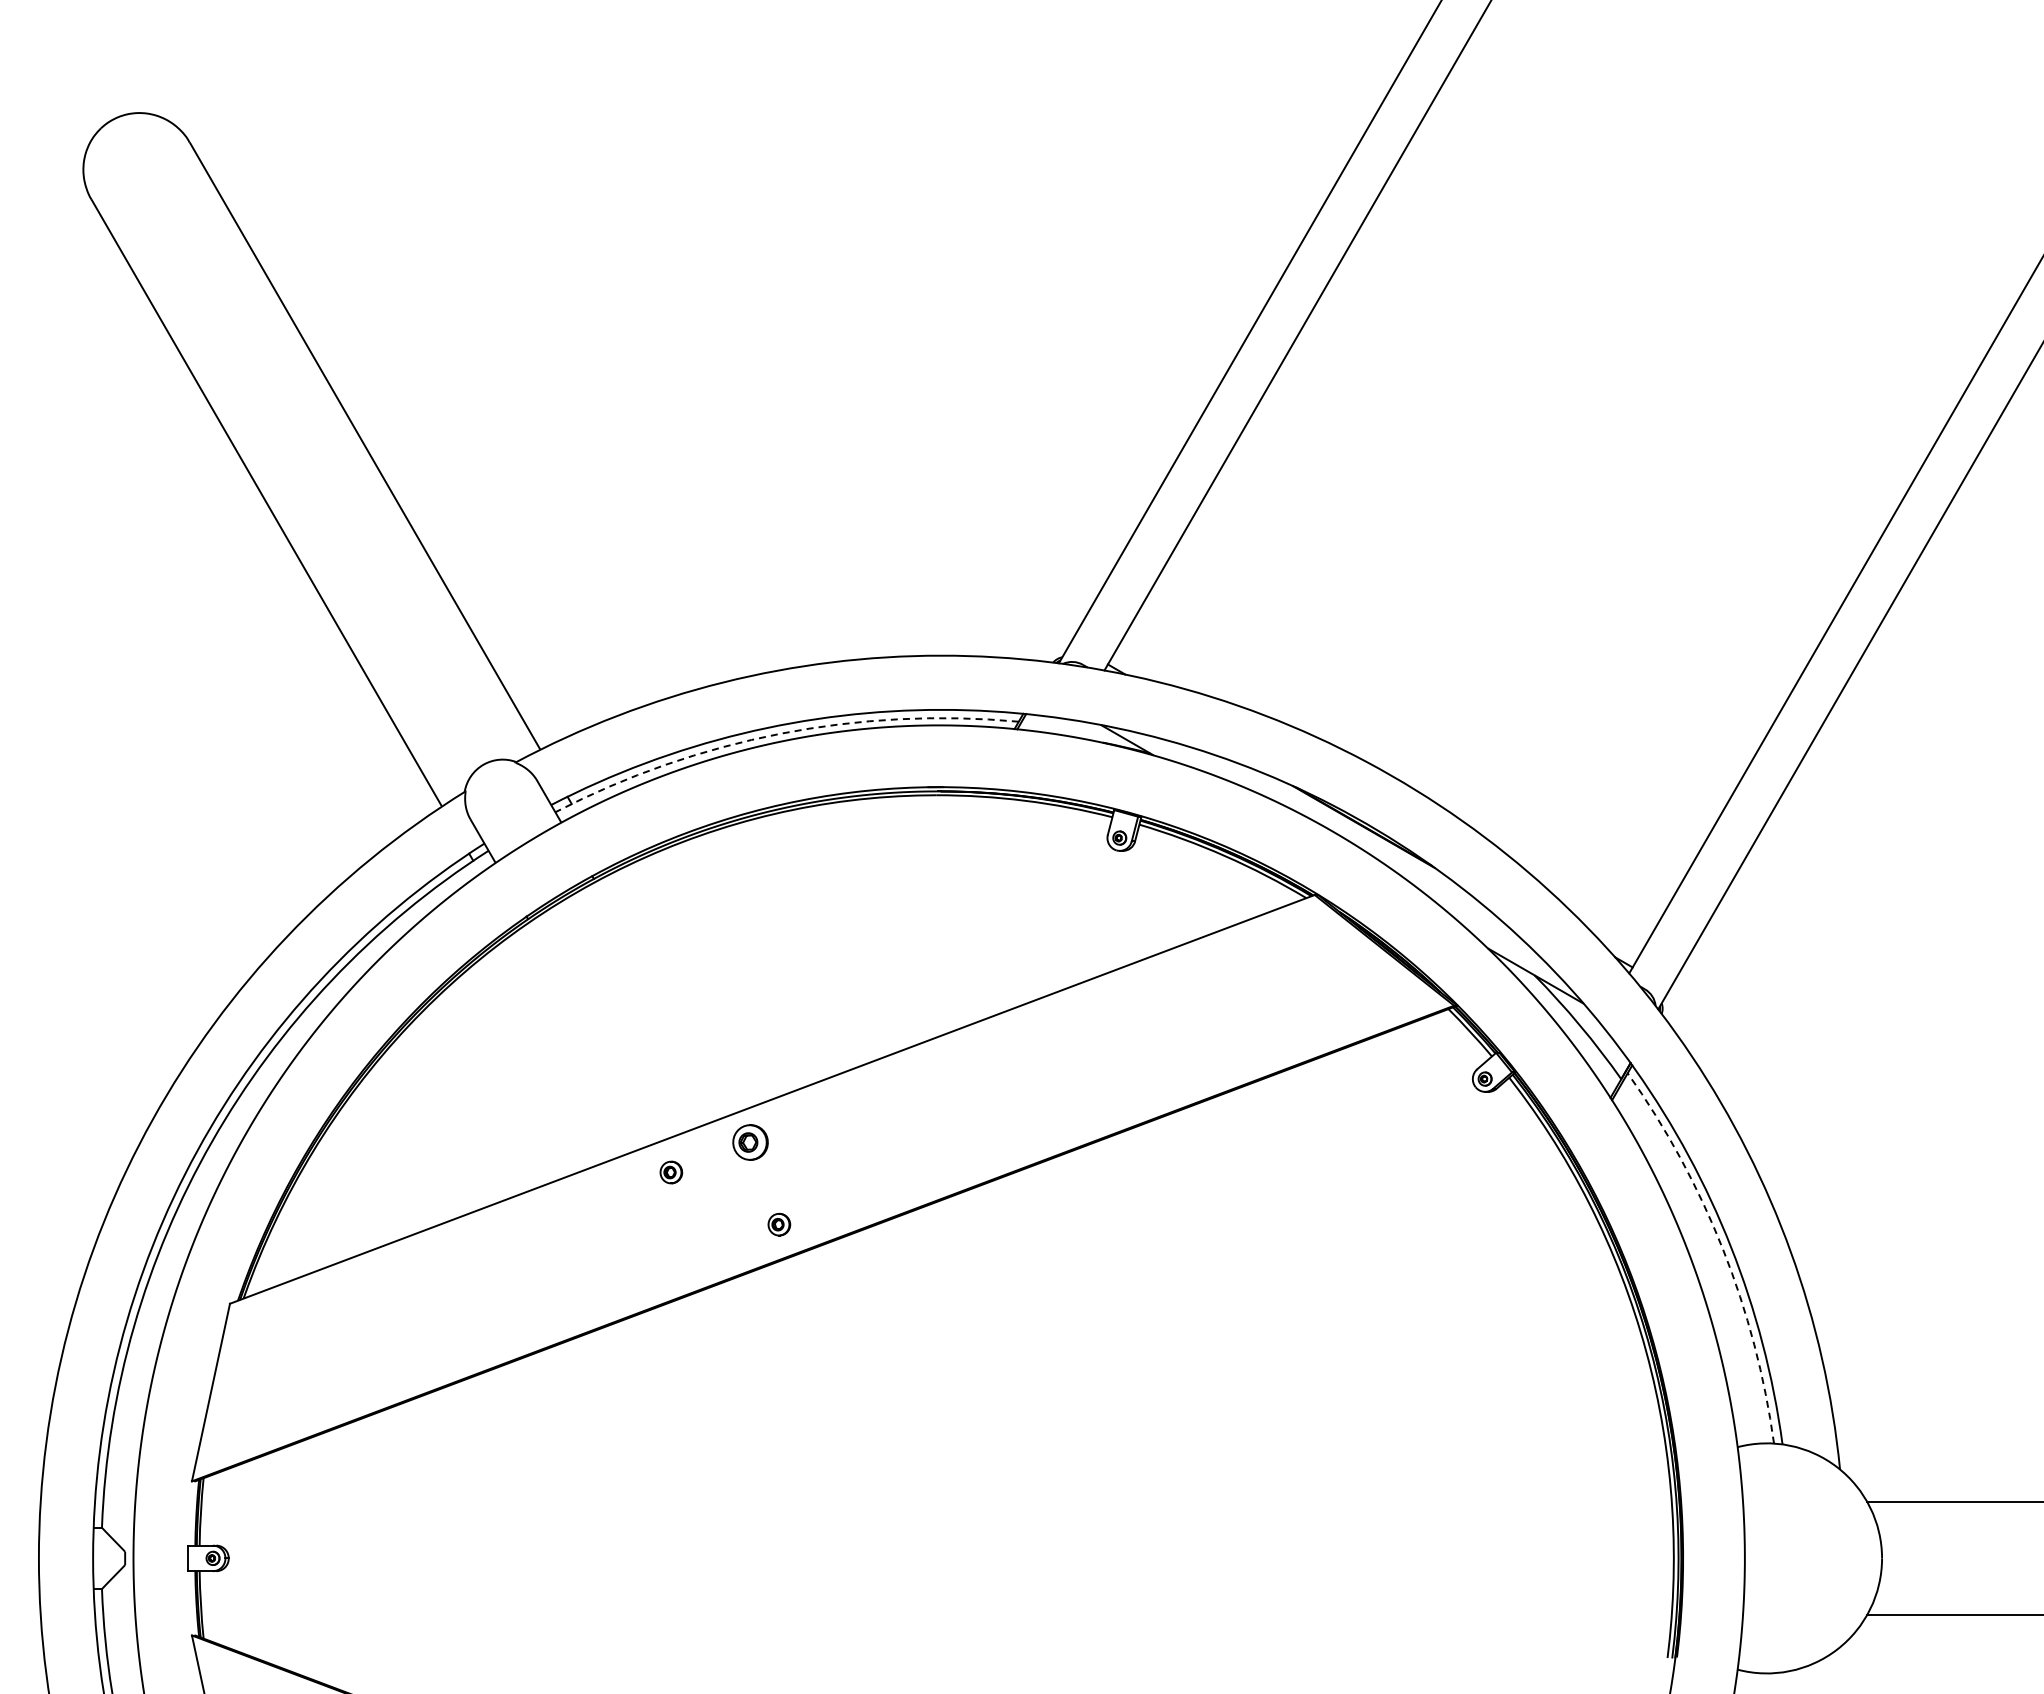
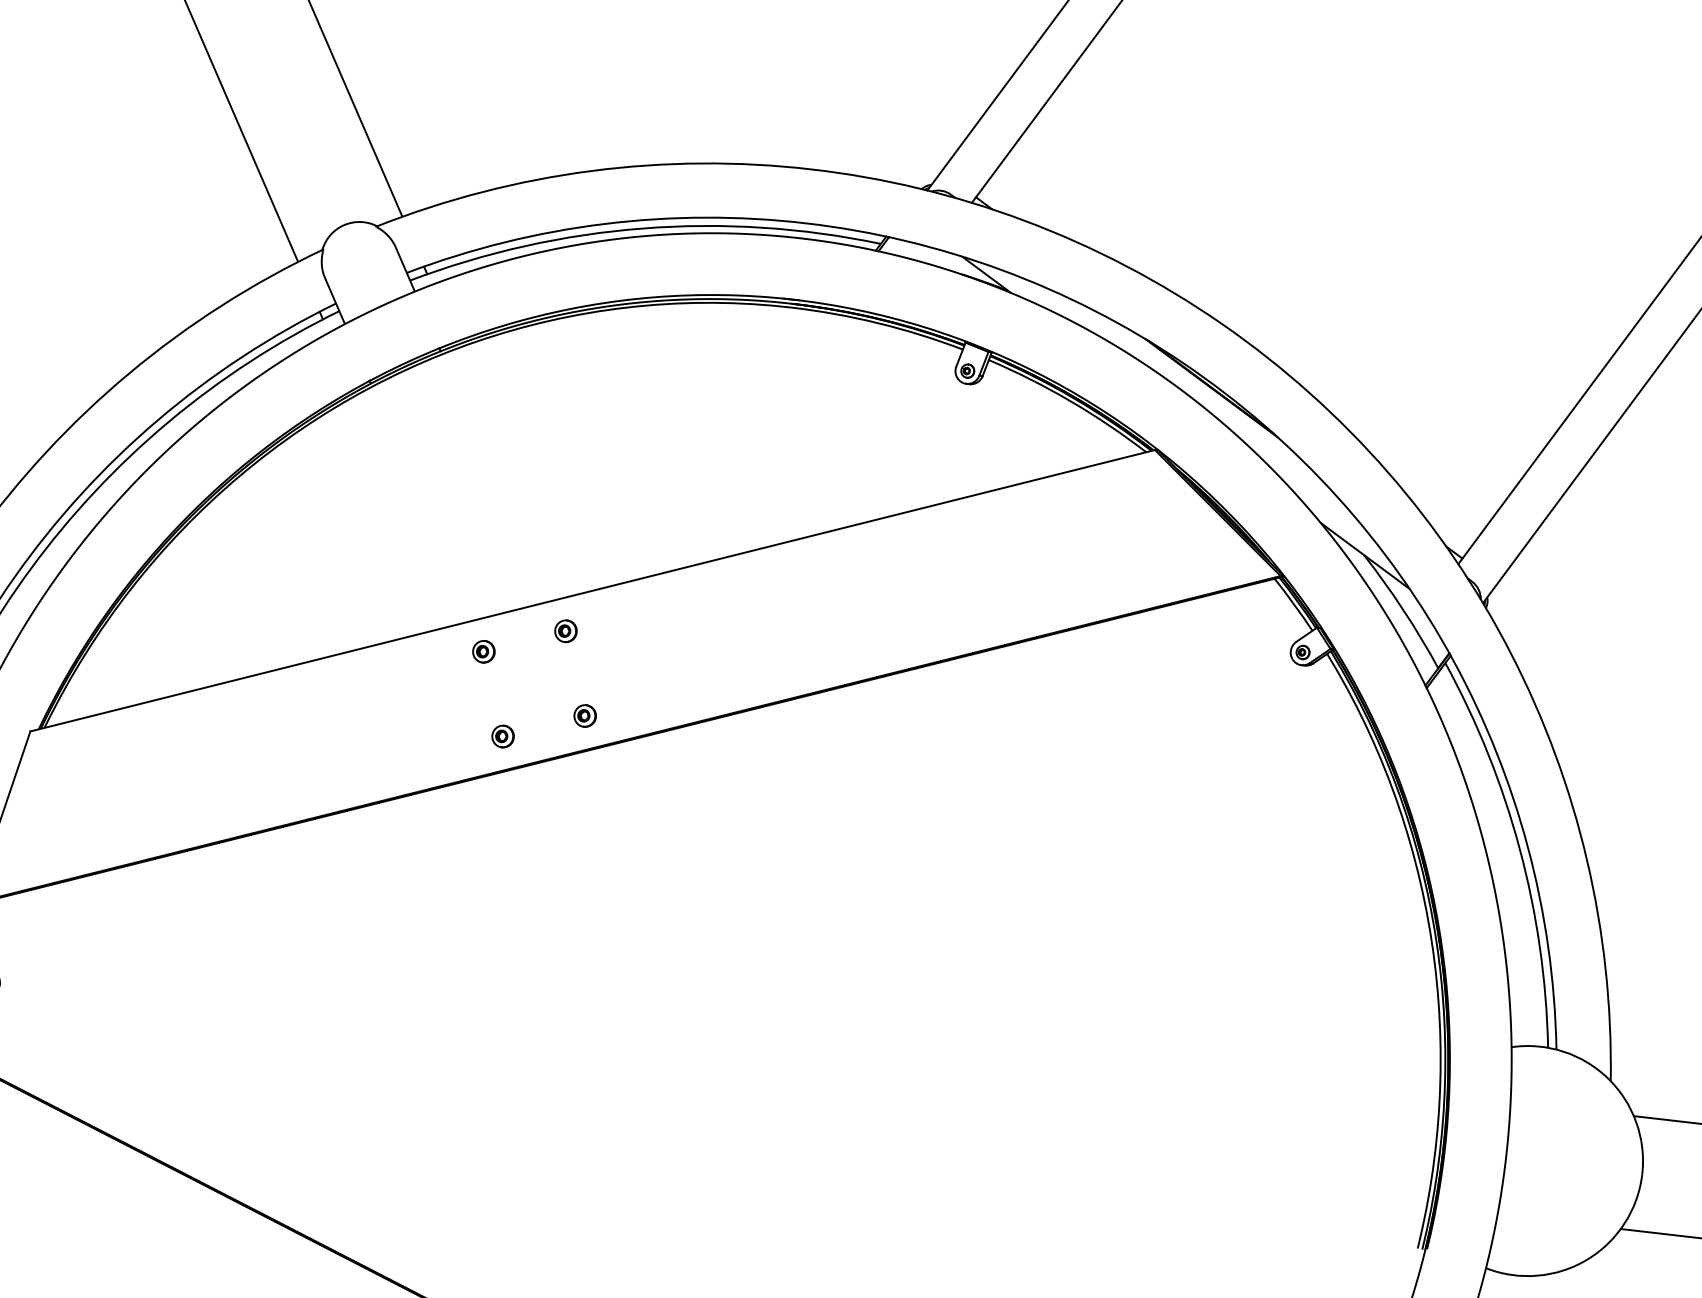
arc: (780, 733) -> (642, 228), dashed -> solid
part: (750, 1142) -> (565, 631), size x0.62
arc: (1723, 1249) -> (1520, 849), dashed -> solid
part: (699, 1254) -> (502, 736), added

